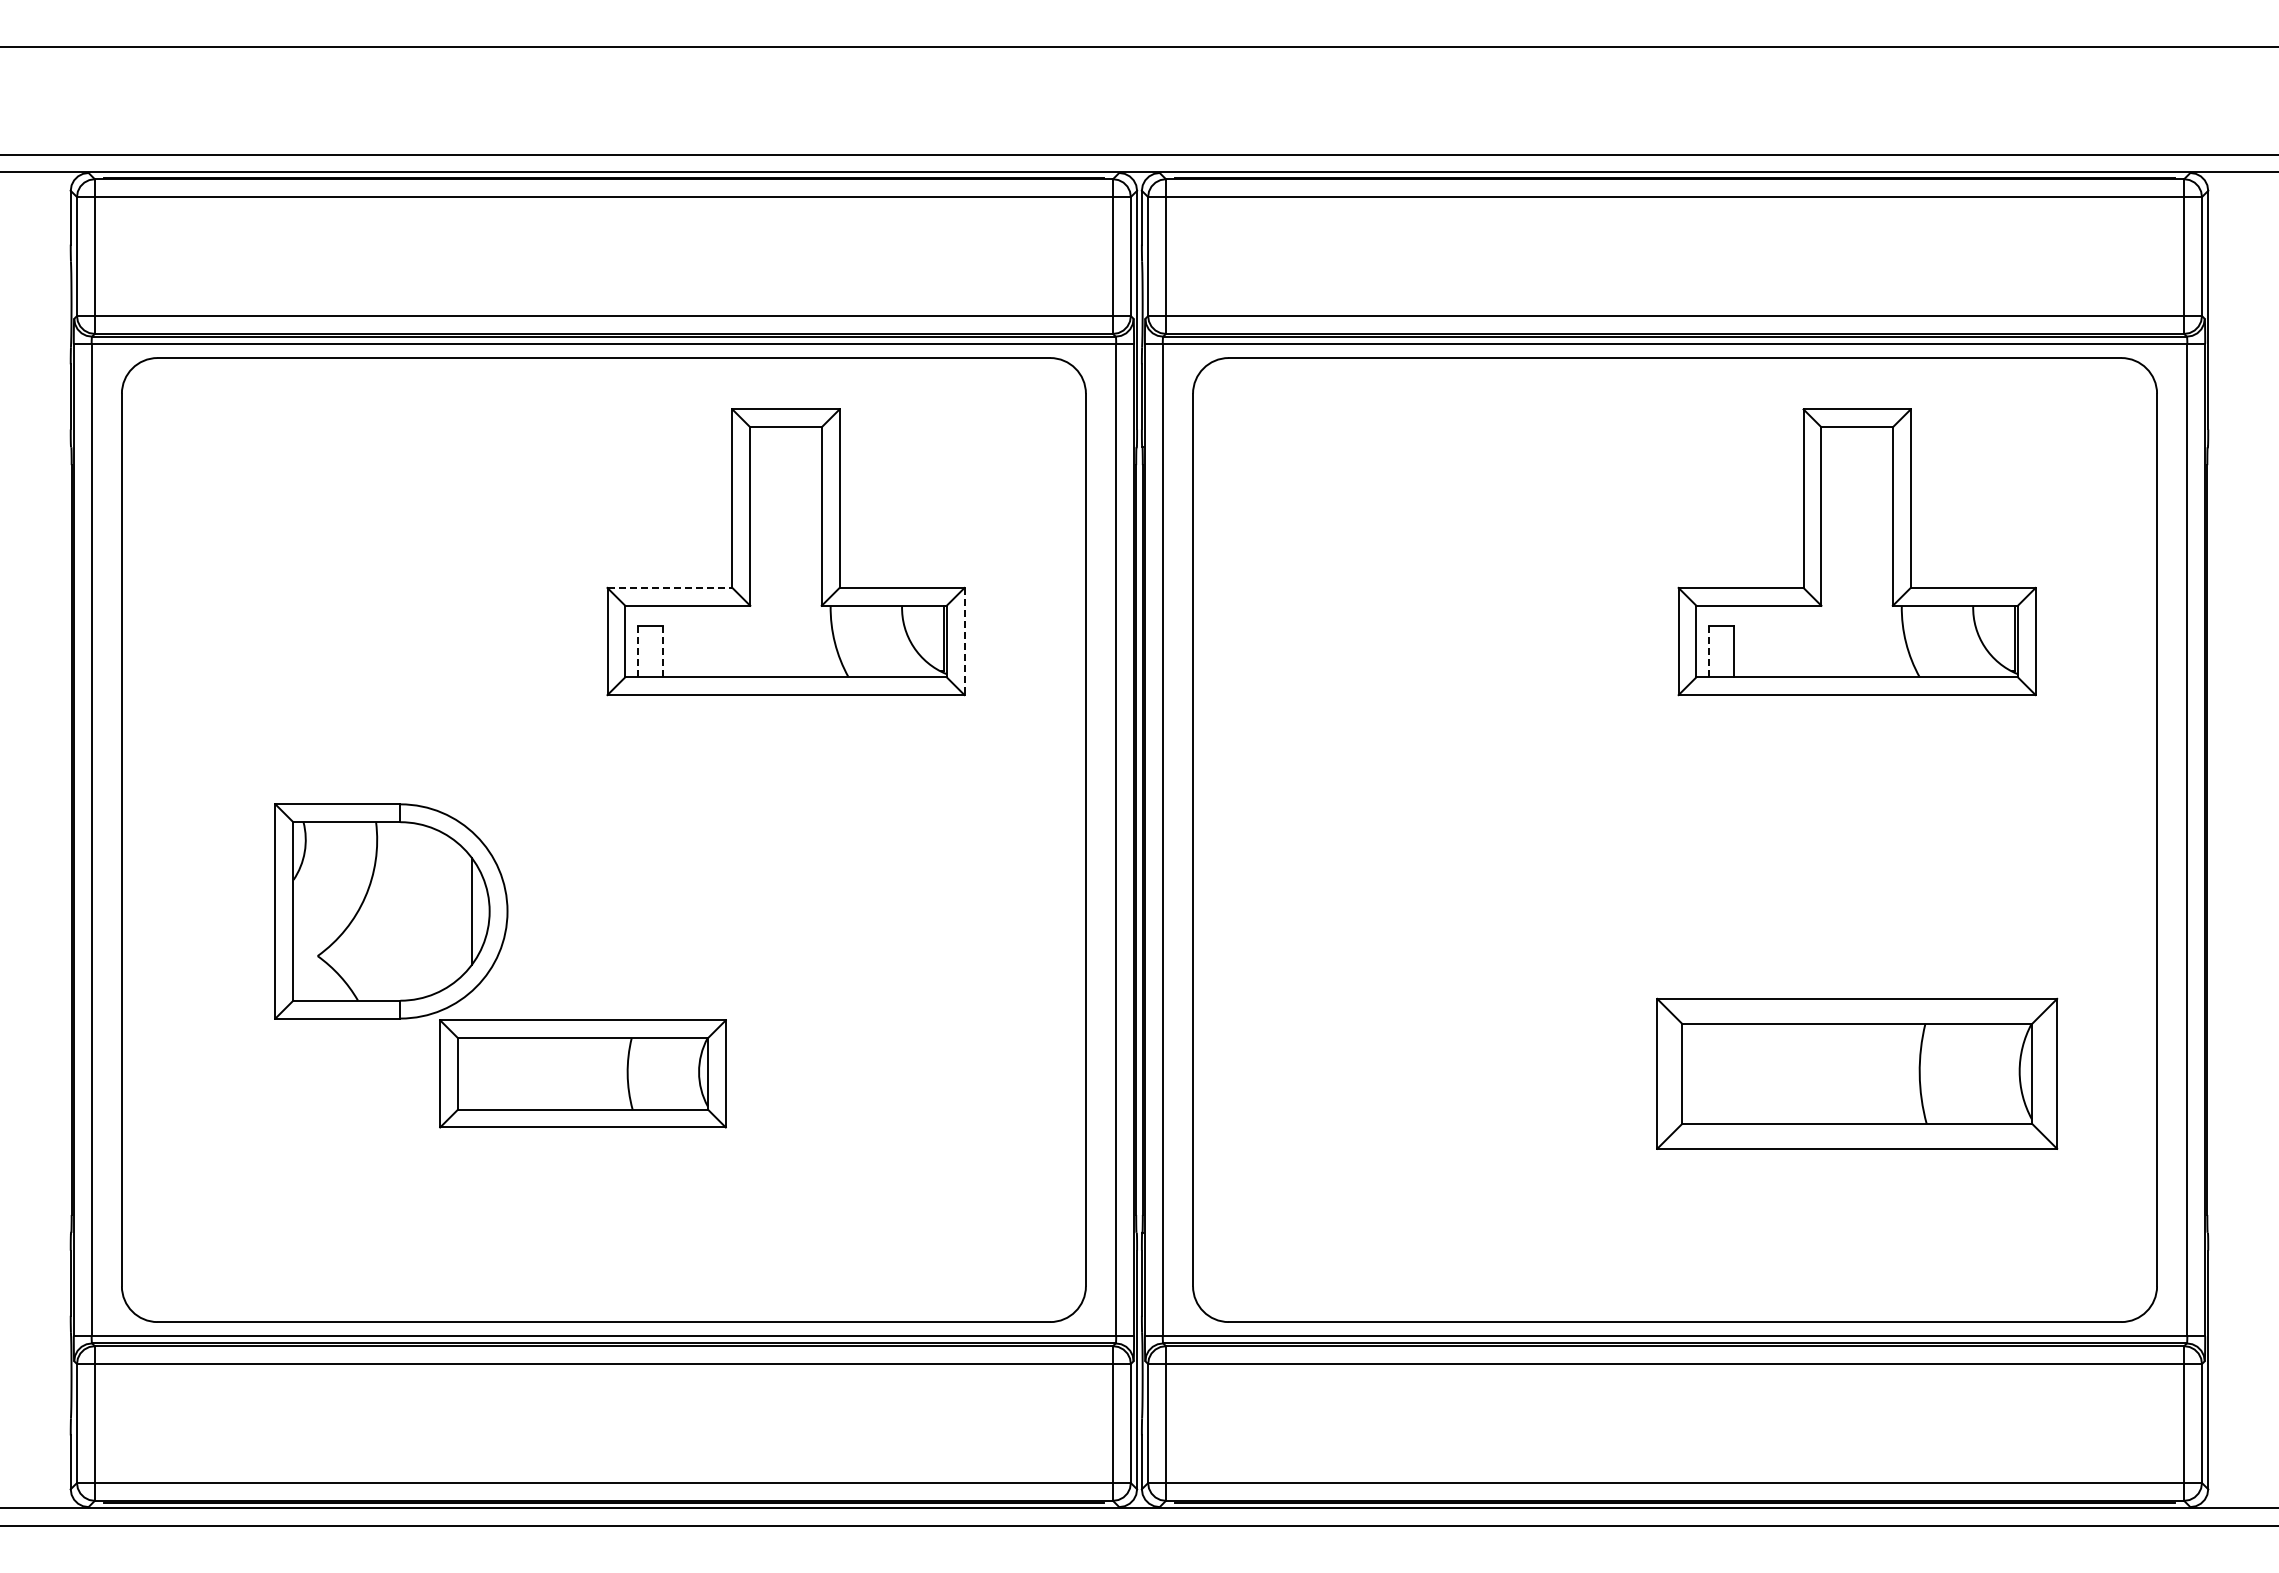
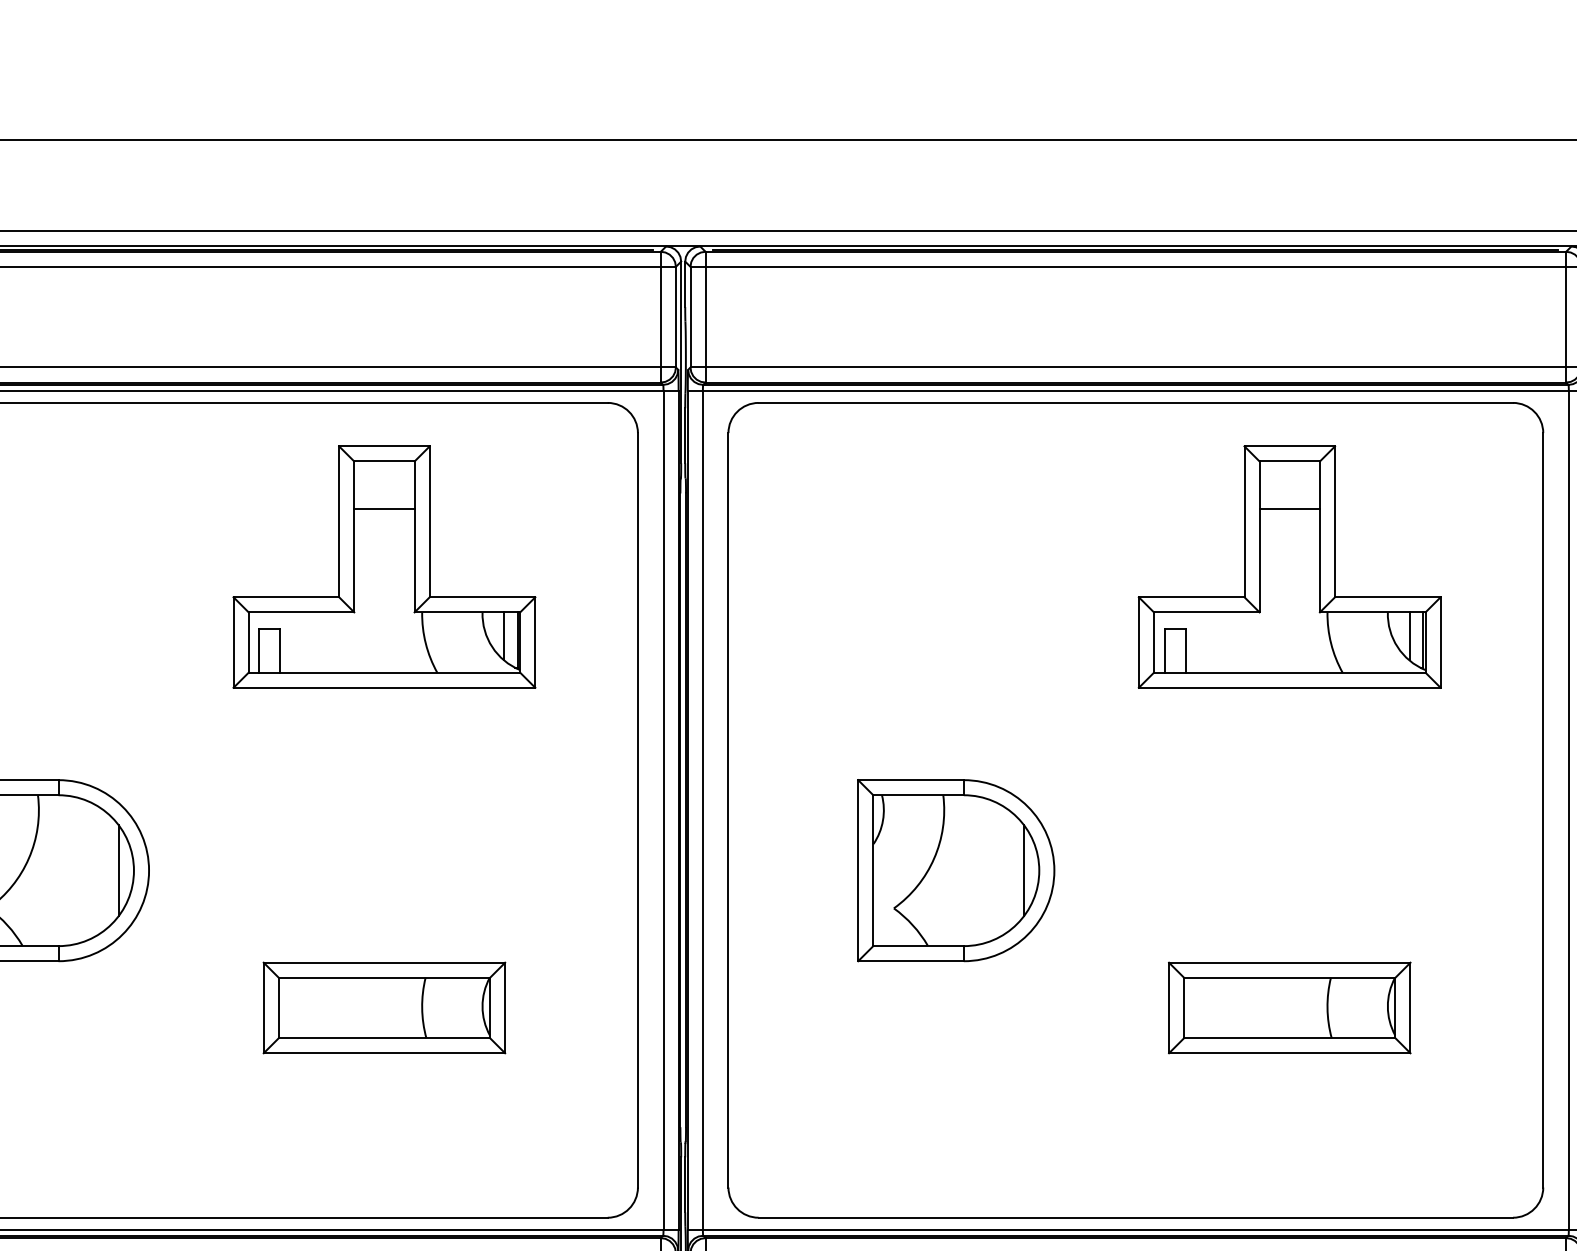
line: (785, 483) -> (384, 508), added
line: (1856, 483) -> (1289, 508), added
line: (670, 587) -> (286, 596), dashed -> solid
line: (927, 633) -> (504, 635), added
line: (1998, 633) -> (1409, 635), added
line: (964, 641) -> (535, 642), dashed -> solid
line: (637, 651) -> (258, 650), dashed -> solid
line: (662, 651) -> (280, 650), dashed -> solid
line: (1708, 651) -> (1164, 650), dashed -> solid
part: (1462, 911) -> (956, 870), added
part: (582, 1073) -> (384, 1007), moved
part: (1856, 1073) -> (1289, 1007), size x0.71

